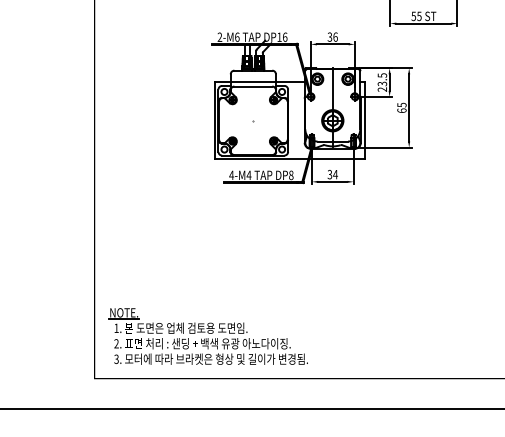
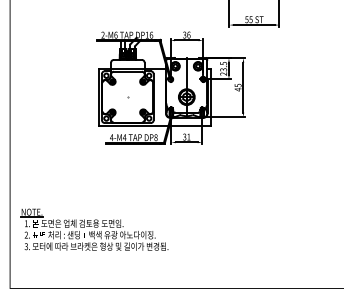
text: (401, 110) -> (237, 89), 65 -> 45
text: (335, 174) -> (188, 137), 34 -> 31
part: (207, 336) -> (93, 229), moved

